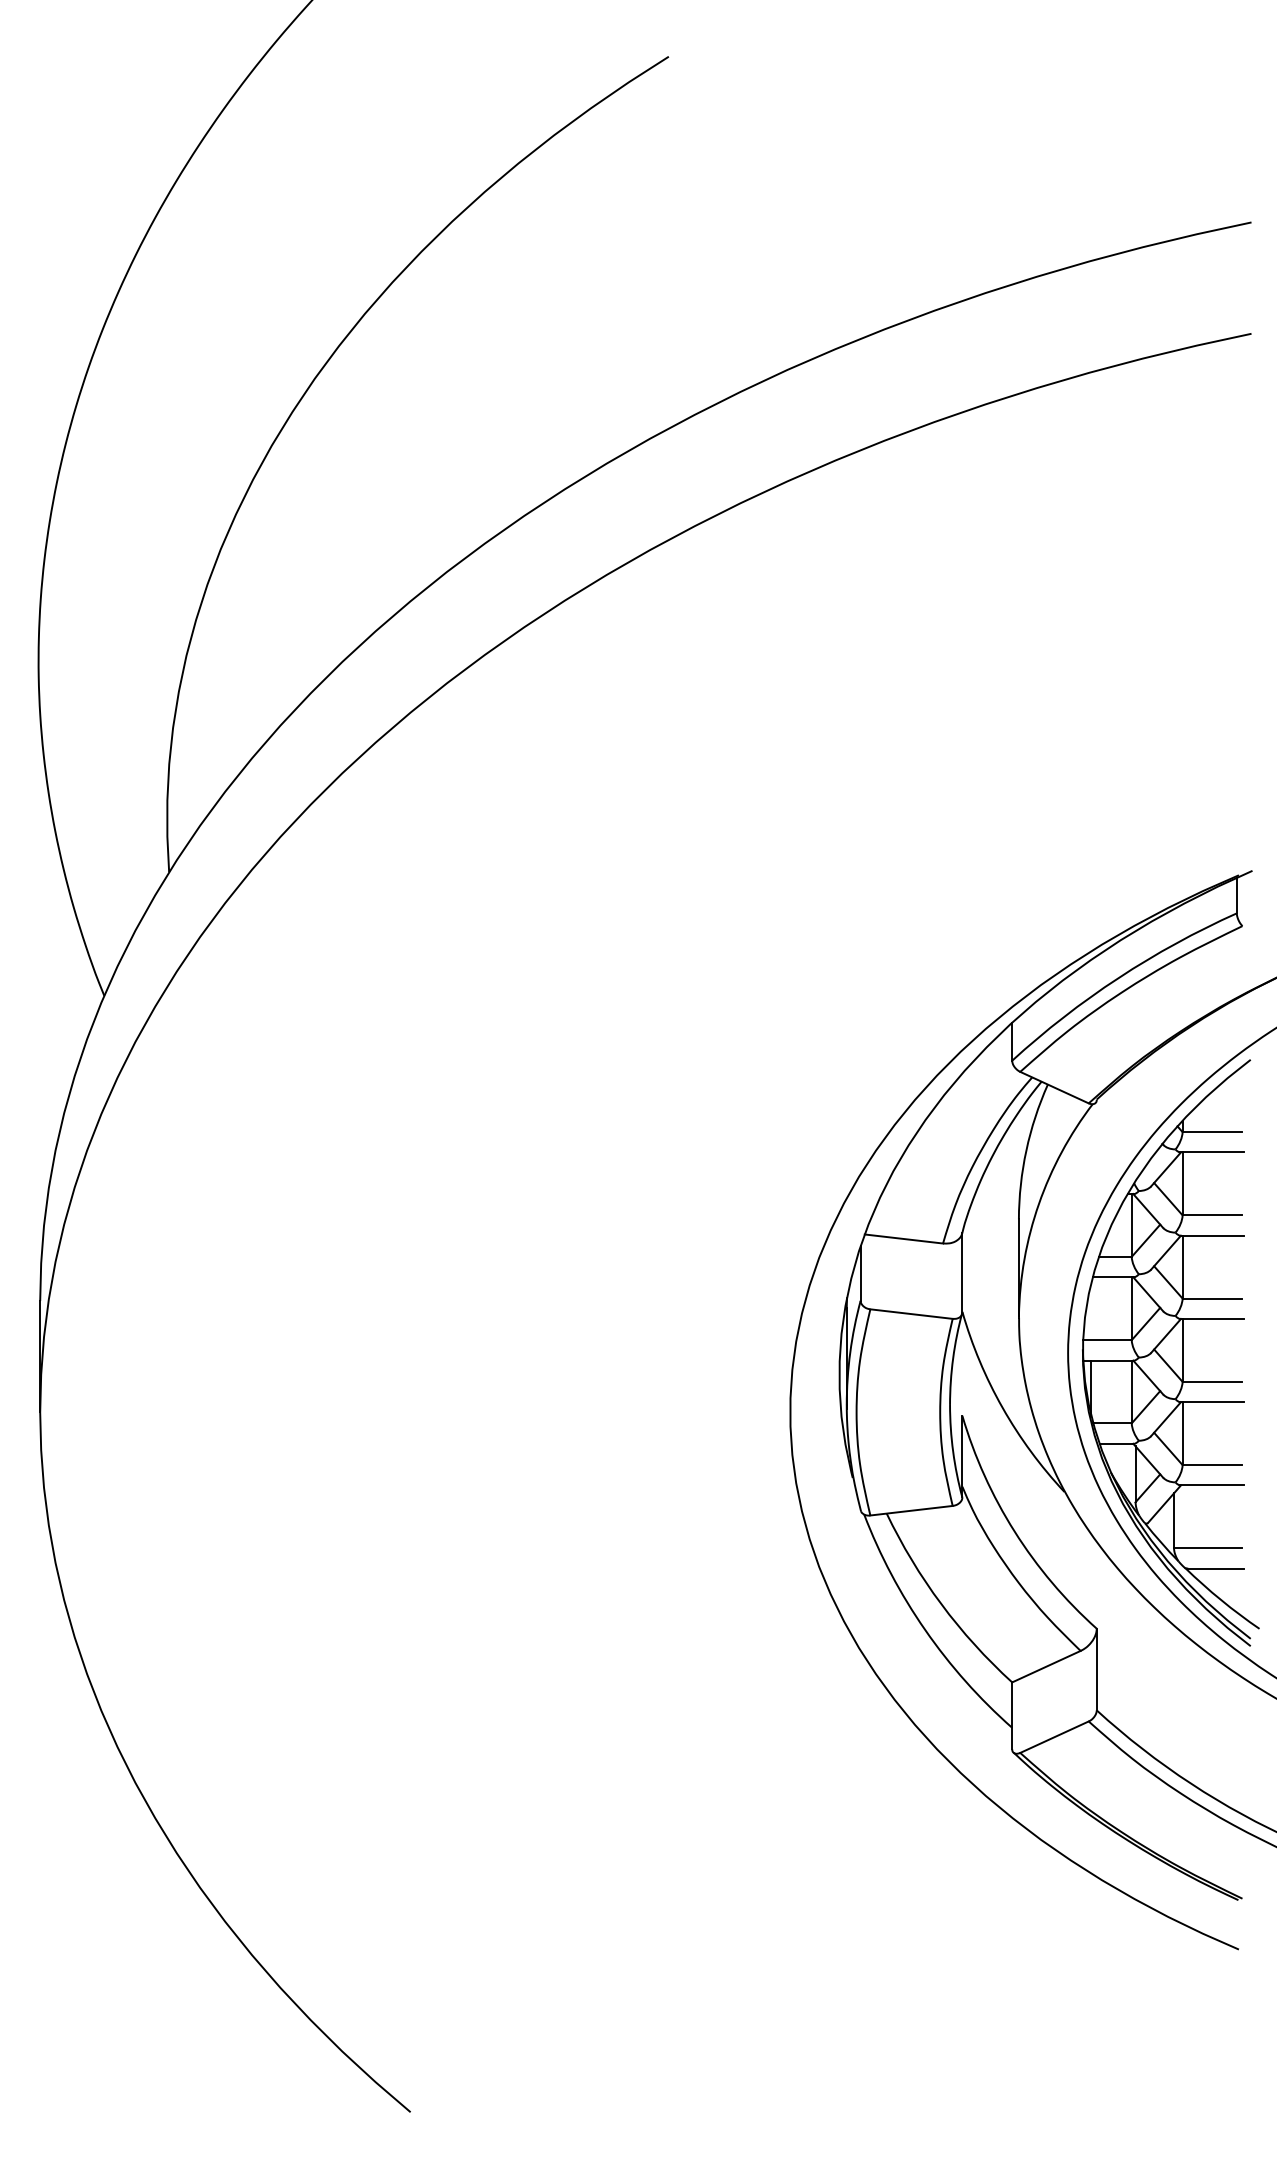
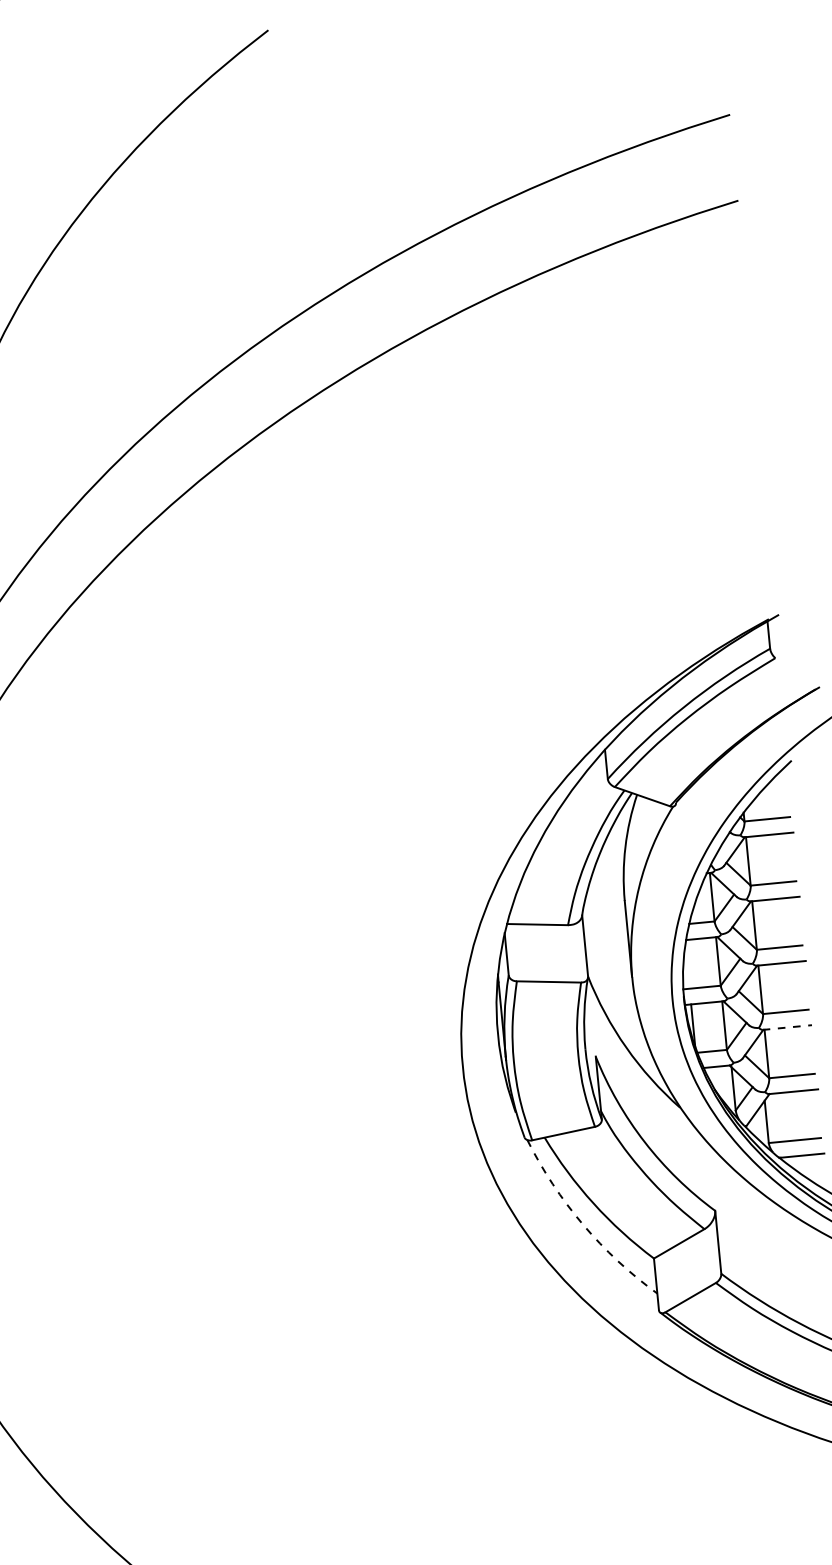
line: (1212, 1402) -> (787, 1027), solid -> dashed
arc: (925, 1630) -> (583, 1224), solid -> dashed

